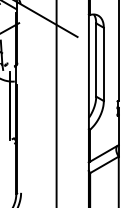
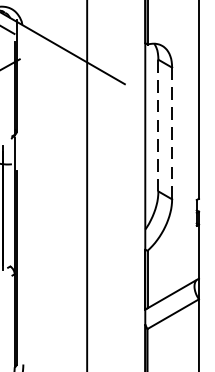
line: (96, 60) -> (158, 126), solid -> dashed
line: (103, 64) -> (171, 133), solid -> dashed

